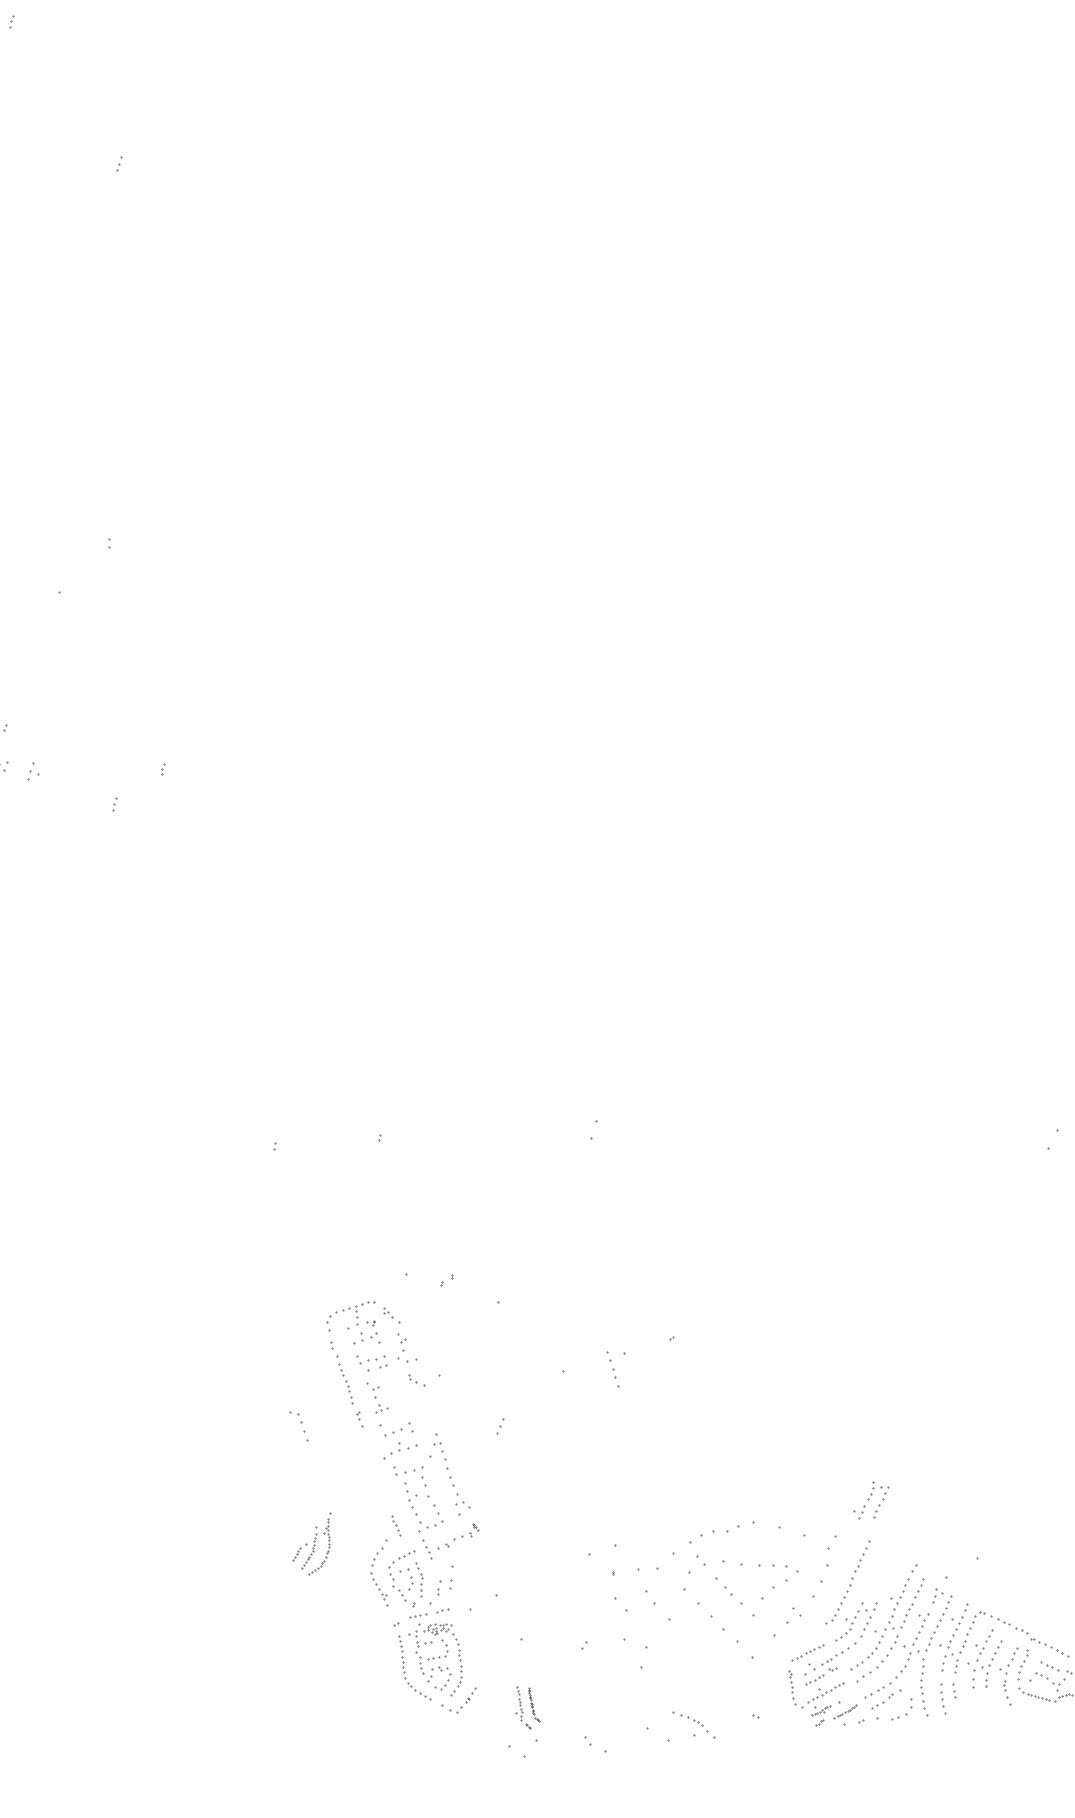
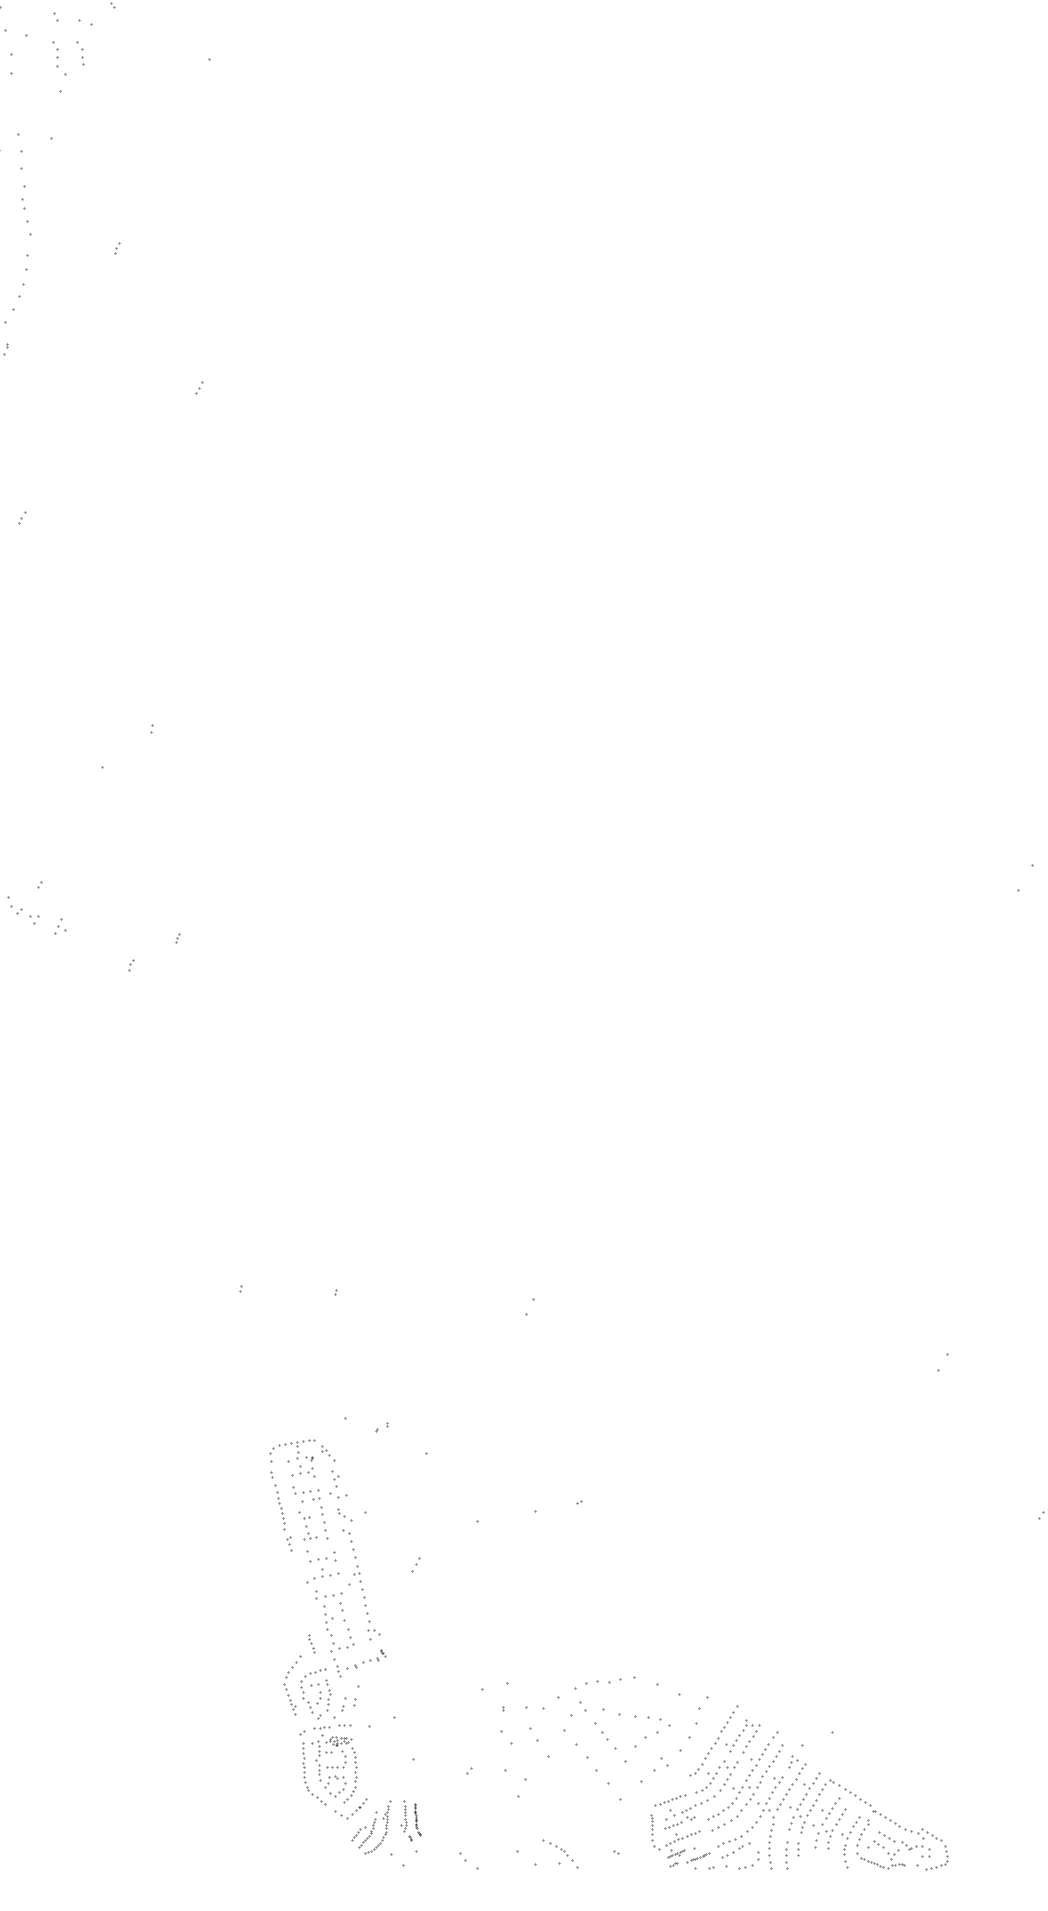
part: (613, 1368) -> (324, 1522), moved
part: (299, 1425) -> (349, 1543), moved
part: (871, 1500) -> (742, 1736), moved
part: (312, 1544) -> (371, 1827), moved

